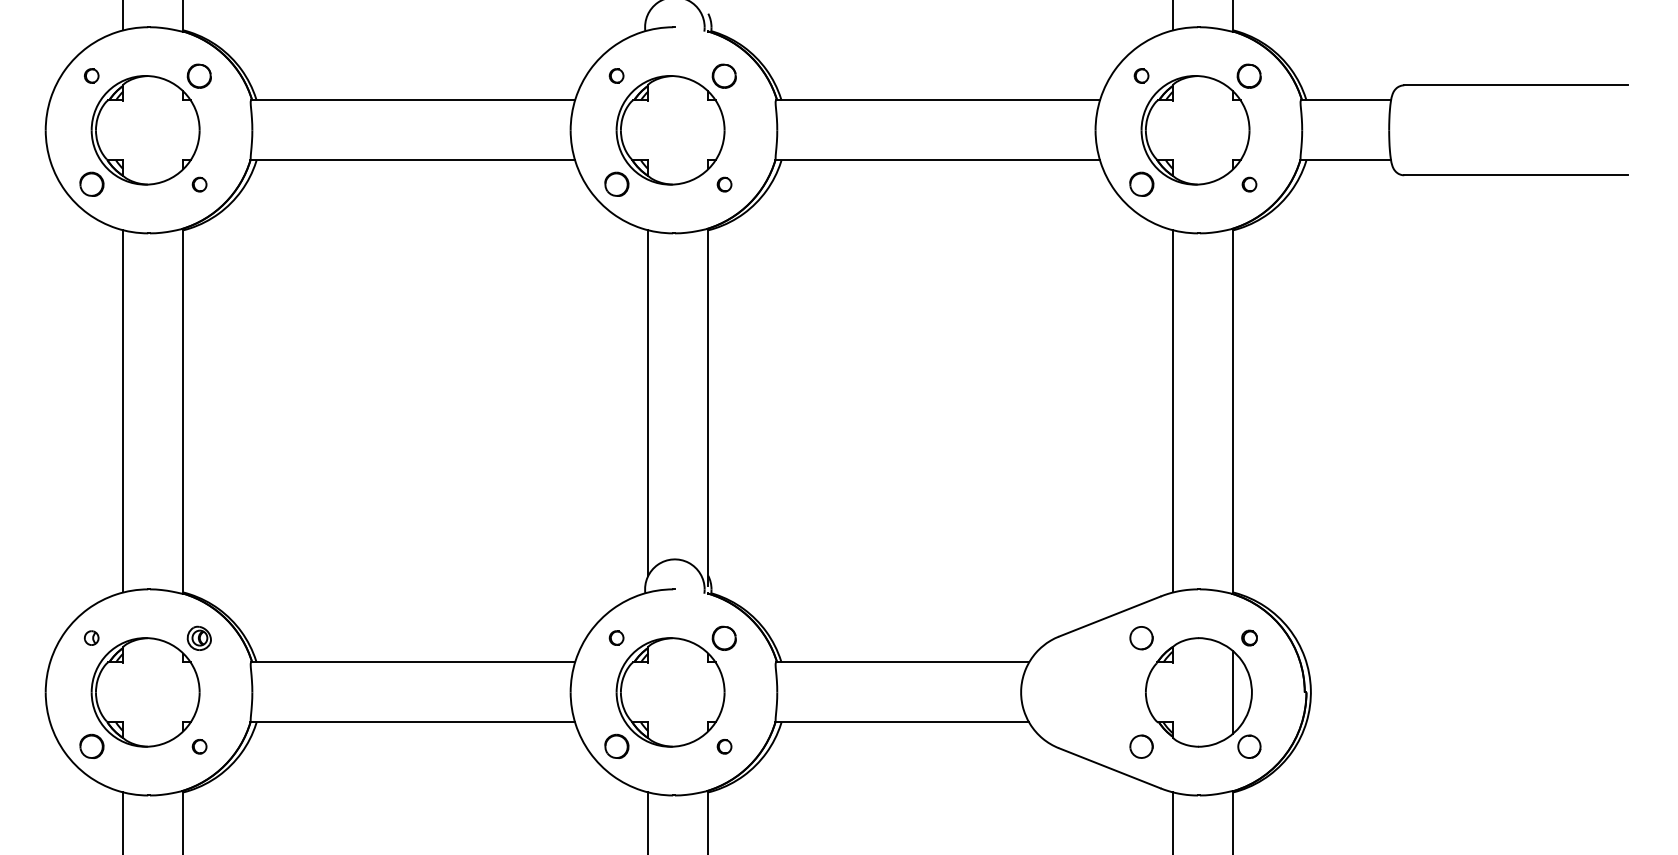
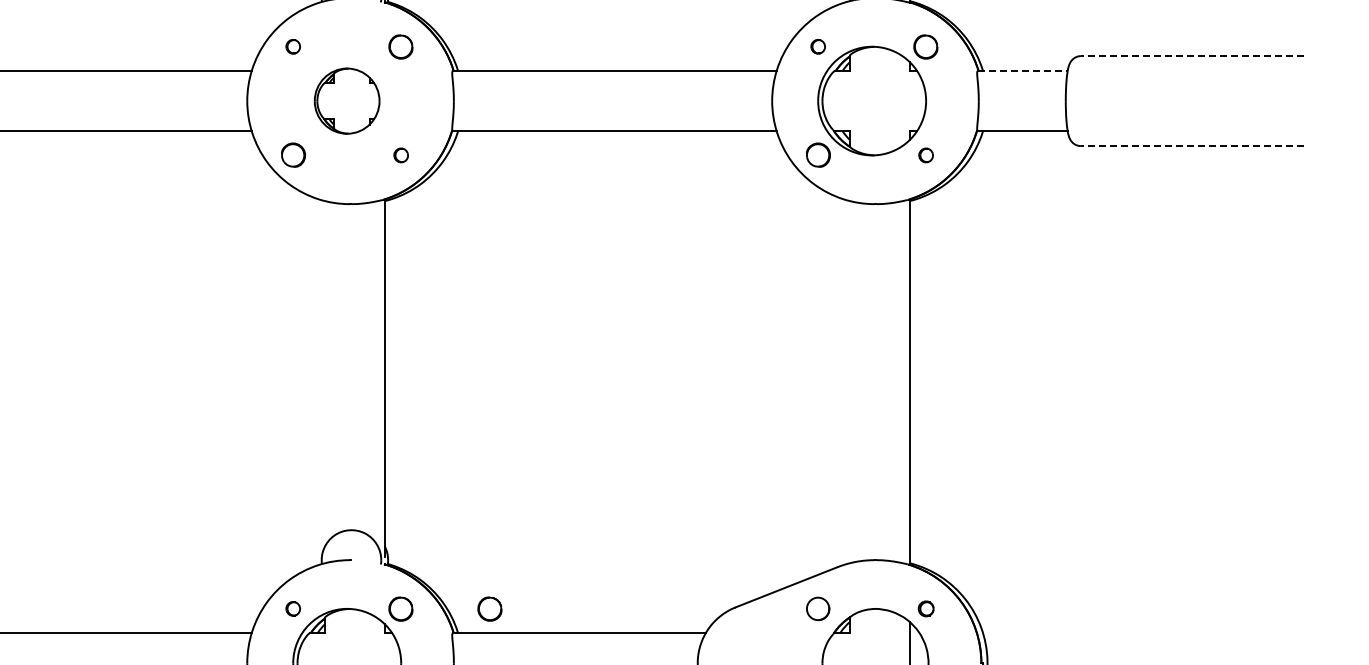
line: (1515, 85) -> (1192, 56), solid -> dashed
line: (1346, 100) -> (1023, 71), solid -> dashed
part: (670, 130) -> (347, 101), size x0.6
line: (1515, 175) -> (1192, 146), solid -> dashed
line: (648, 402) -> (325, 373), removed
line: (1173, 411) -> (850, 382), removed
part: (812, 637) -> (489, 608), added

